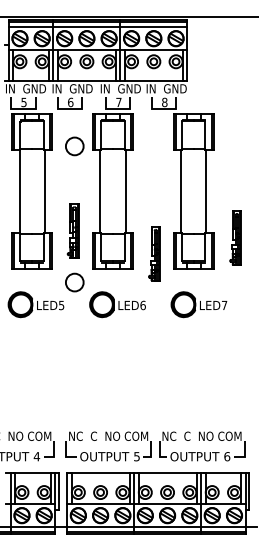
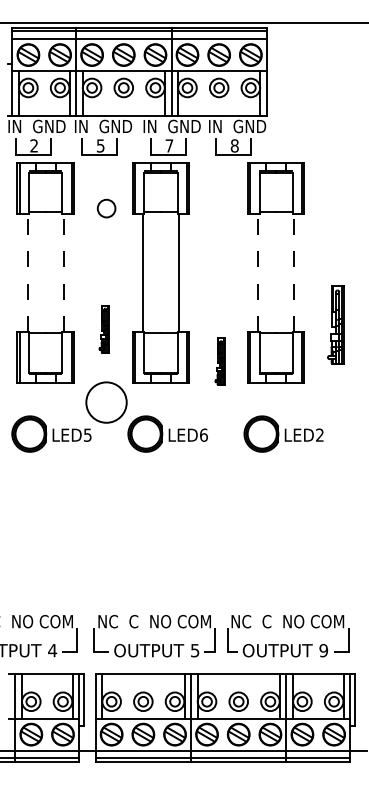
text: (23, 102) -> (33, 145), 5 -> 2
text: (70, 102) -> (100, 145), 6 -> 5
circle: (74, 146) -> (106, 208), size x0.7
line: (19, 191) -> (27, 272), solid -> dashed
line: (44, 191) -> (63, 272), solid -> dashed
line: (181, 191) -> (258, 272), solid -> dashed
line: (206, 191) -> (294, 272), solid -> dashed
part: (72, 230) -> (103, 328), size x0.6
part: (235, 237) -> (335, 324), moved
part: (154, 253) -> (220, 361), size x0.6
circle: (74, 282) -> (106, 402), size x1.6
text: (224, 304) -> (319, 433), LED7 -> LED2
text: (227, 456) -> (324, 650), 6 -> 9

